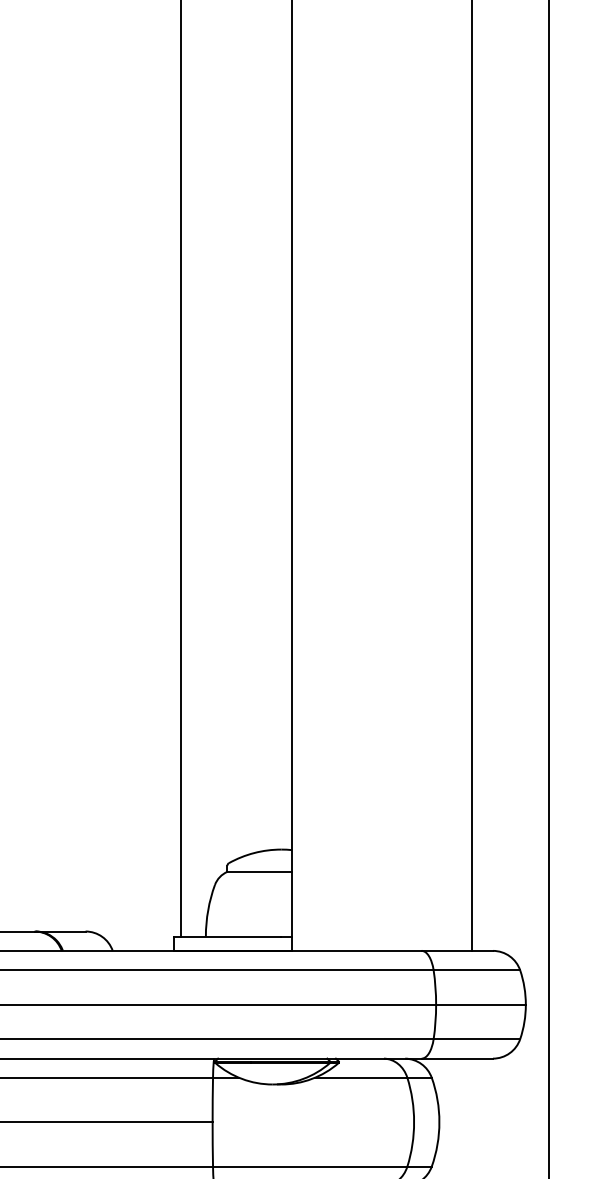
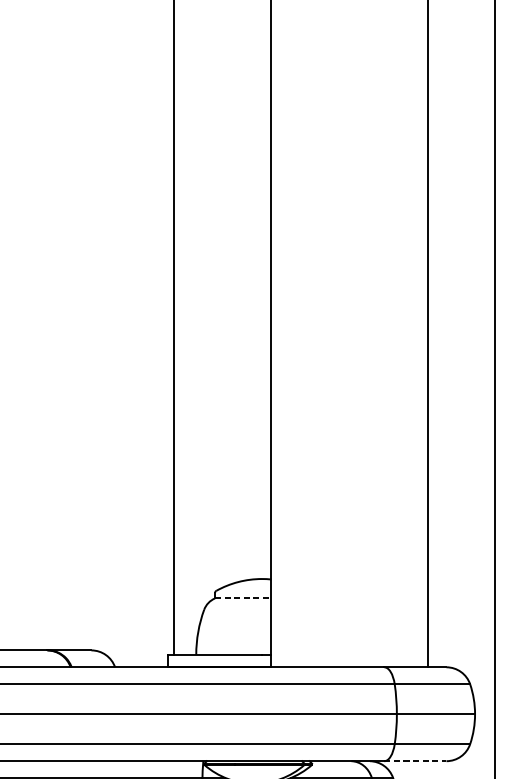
line: (260, 871) -> (243, 598), solid -> dashed
line: (457, 1058) -> (415, 761), solid -> dashed

